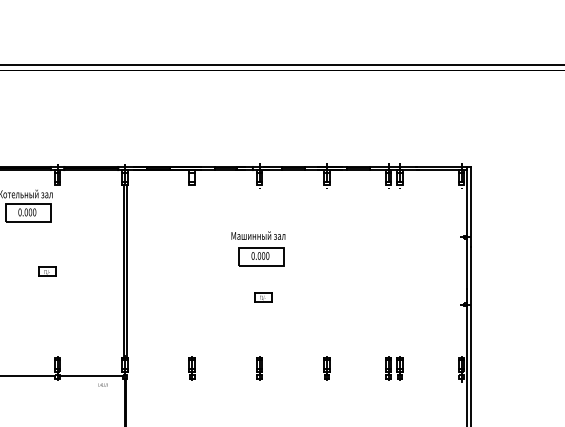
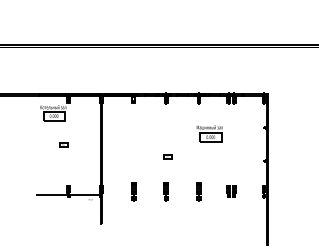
part: (257, 248) -> (209, 133), moved
part: (191, 368) -> (133, 191), size x1.6
part: (259, 368) -> (166, 191), size x1.6
part: (326, 368) -> (198, 191), size x1.6

